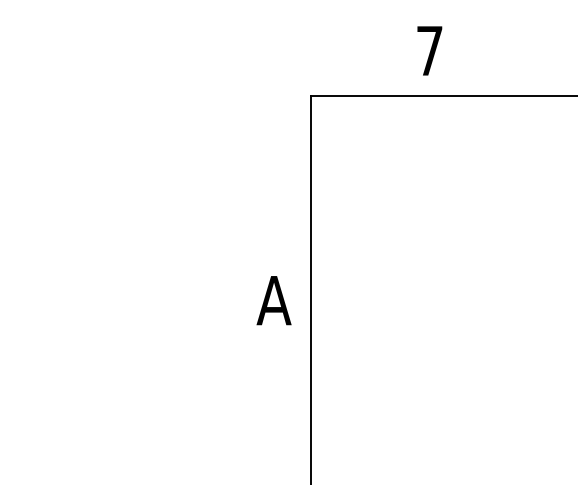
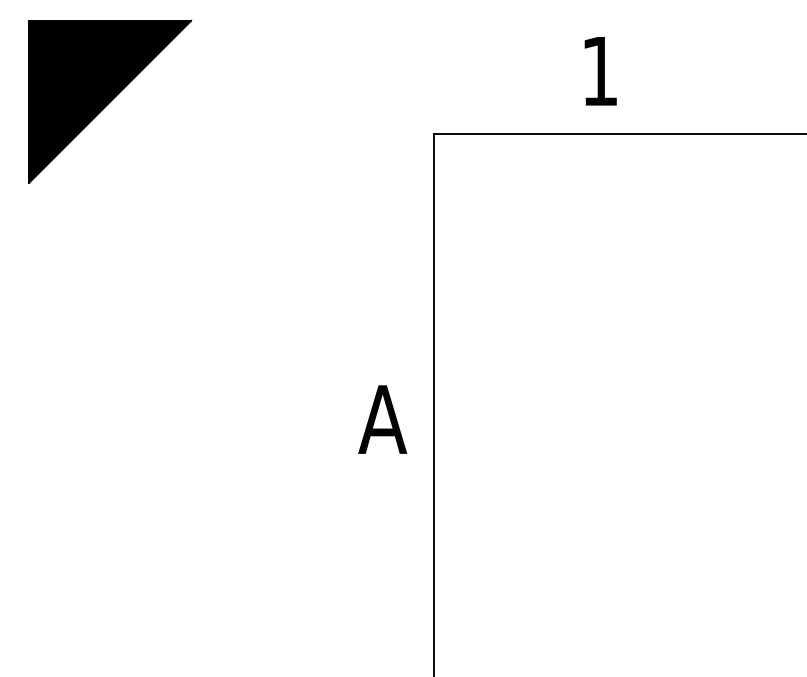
text: (429, 51) -> (599, 71), 7 -> 1
part: (78, 72) -> (110, 101), added

